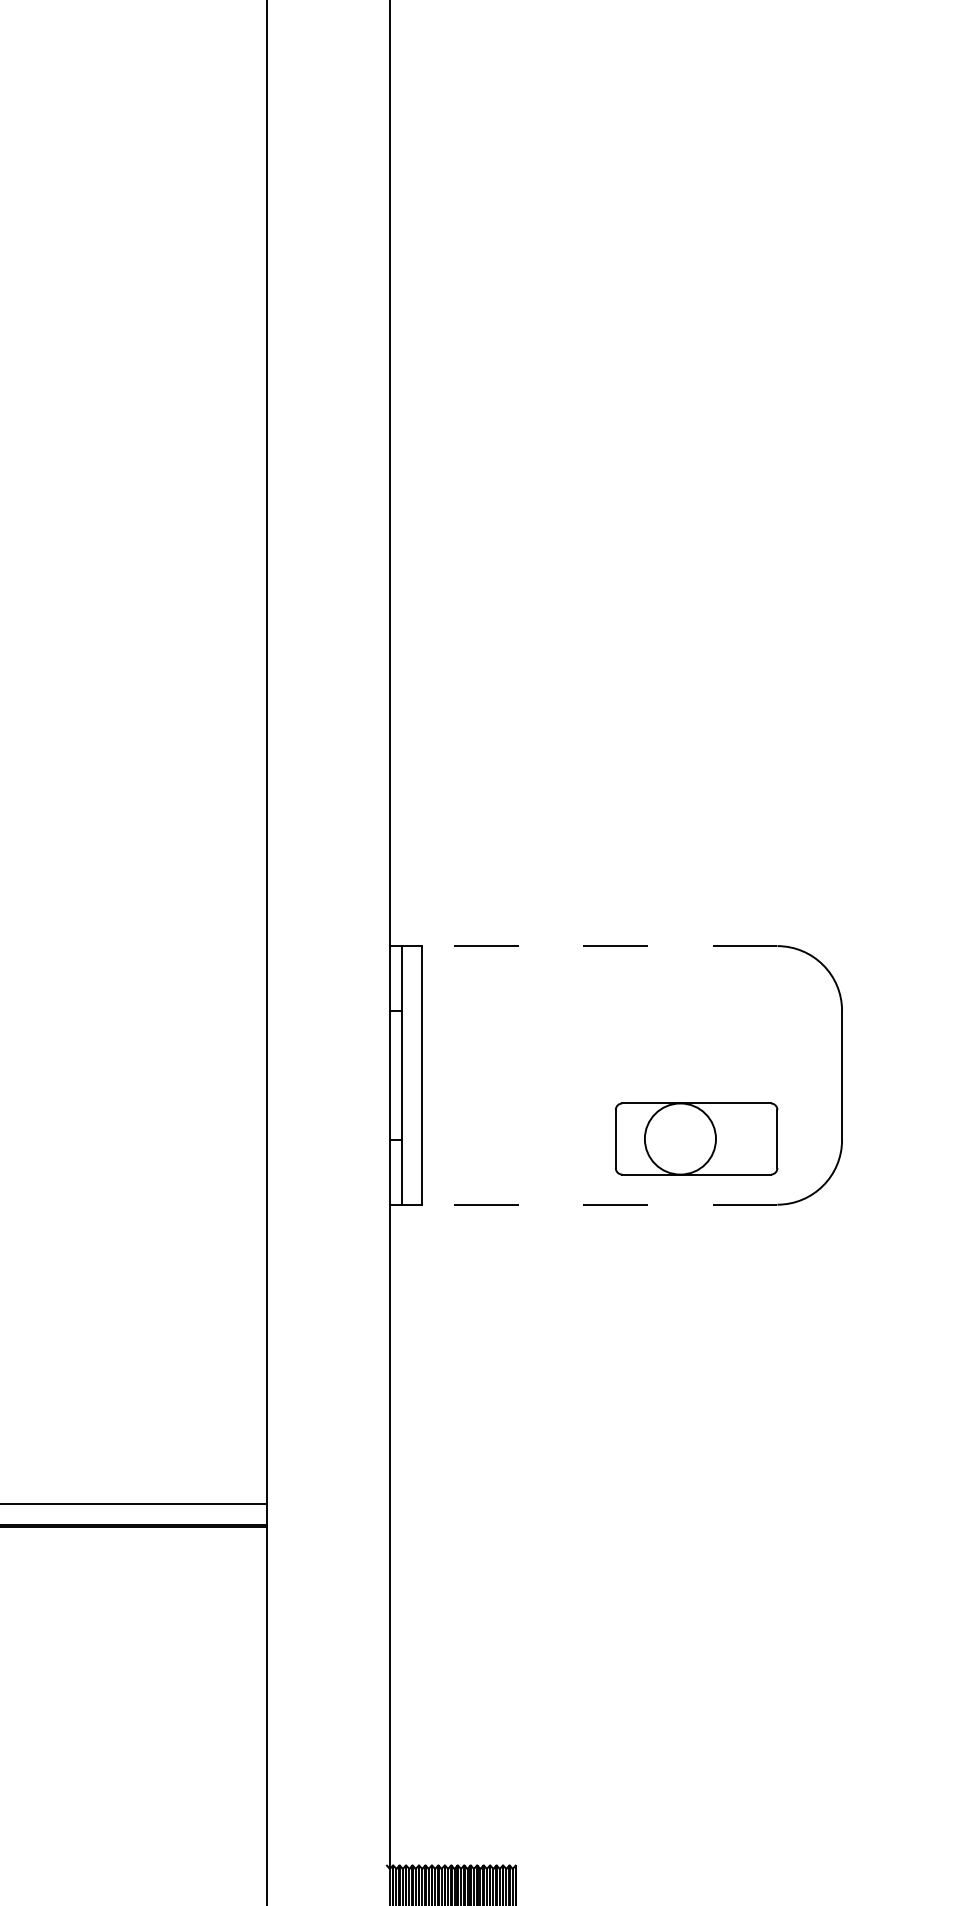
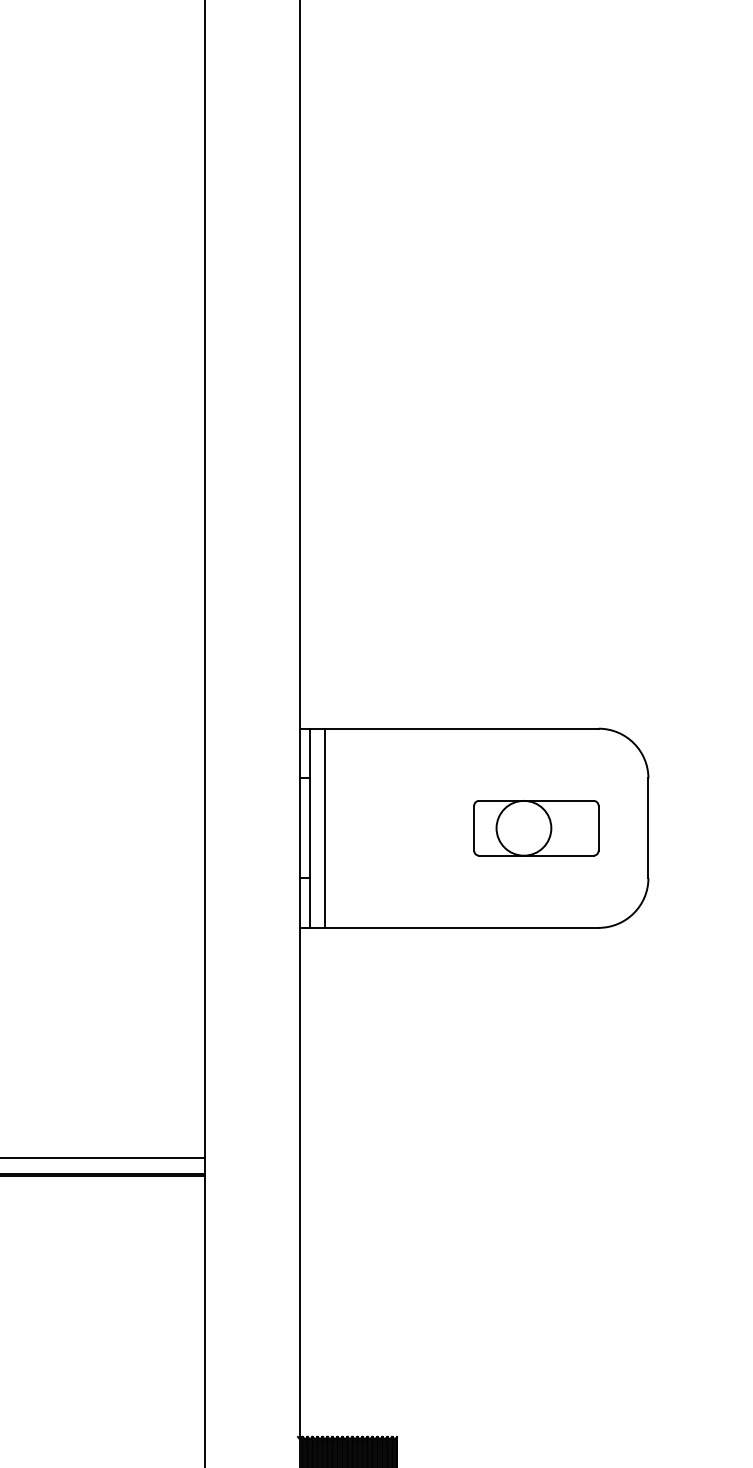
line: (599, 945) -> (461, 728), dashed -> solid
part: (696, 1139) -> (536, 828), moved
line: (599, 1204) -> (461, 927), dashed -> solid

